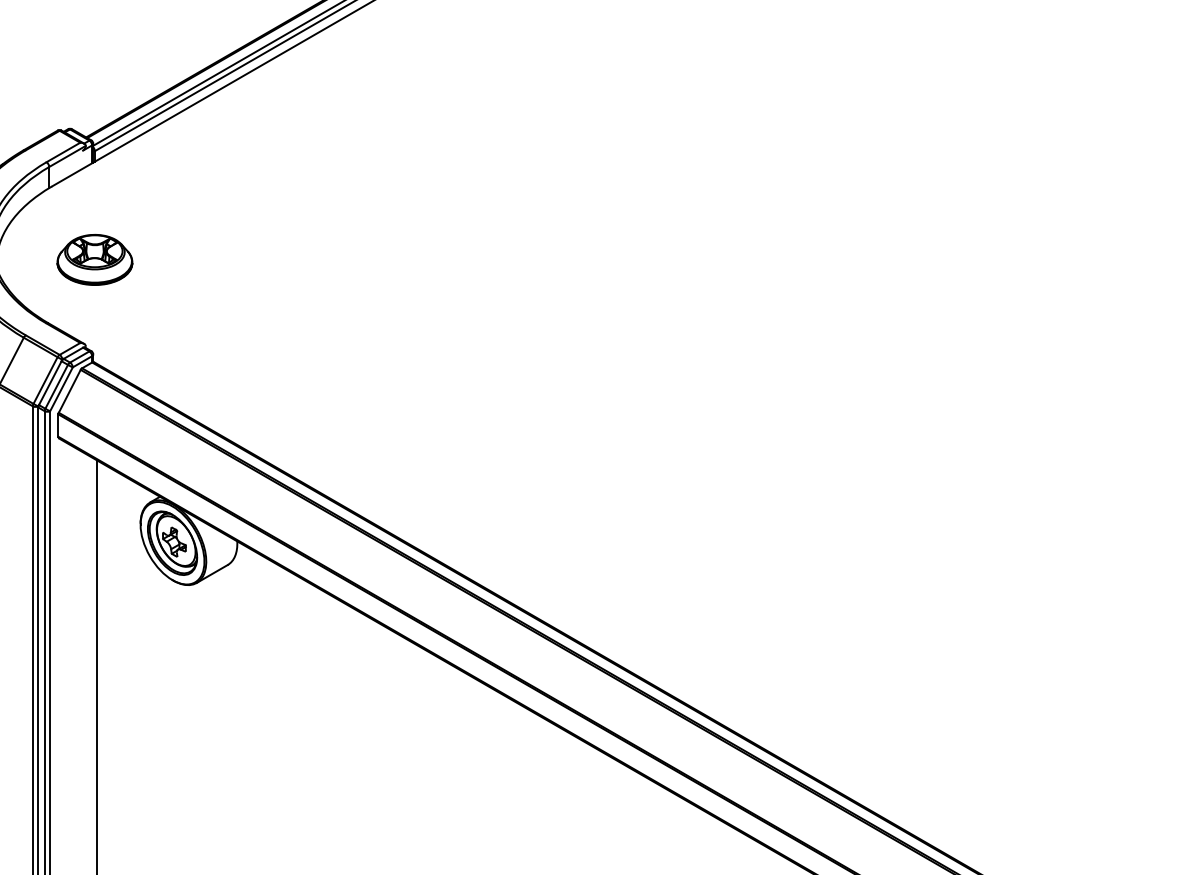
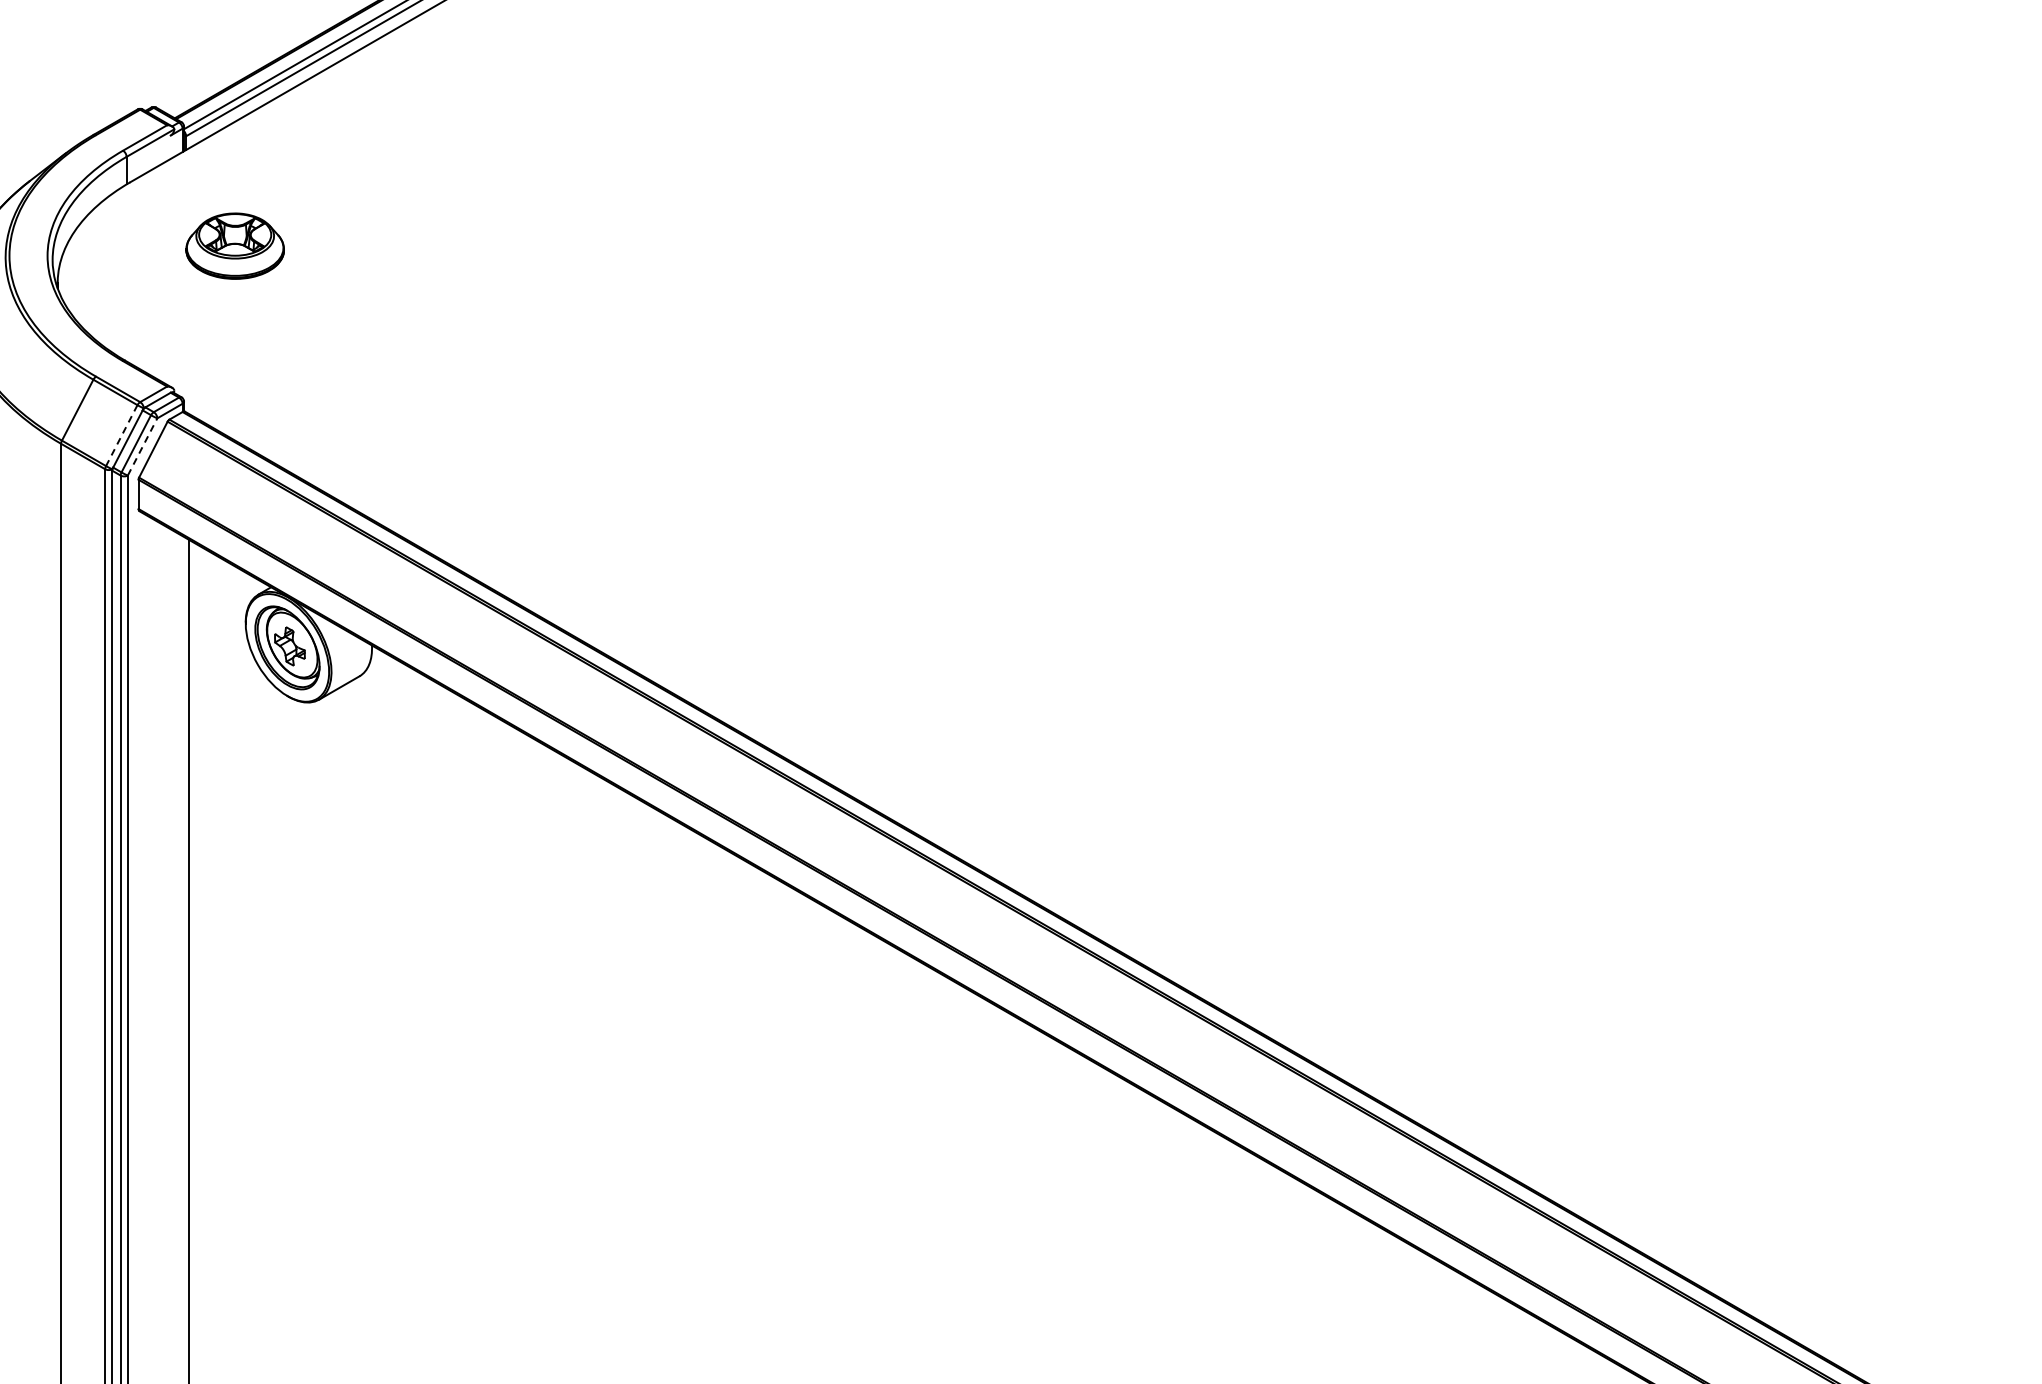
part: (94, 259) -> (234, 245), moved
line: (45, 381) -> (121, 436), solid -> dashed
line: (61, 388) -> (142, 446), solid -> dashed

